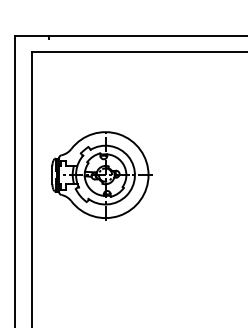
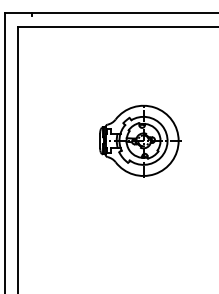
part: (101, 174) -> (140, 140), moved

